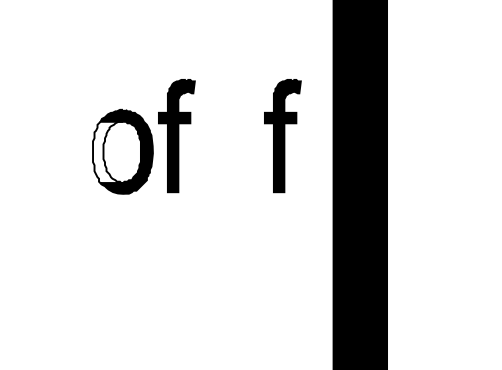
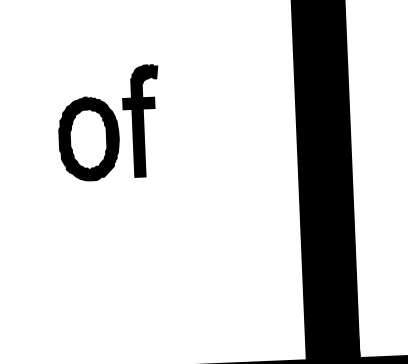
part: (282, 136) -> (246, 117), removed
fill: (107, 152) -> (73, 140), added

